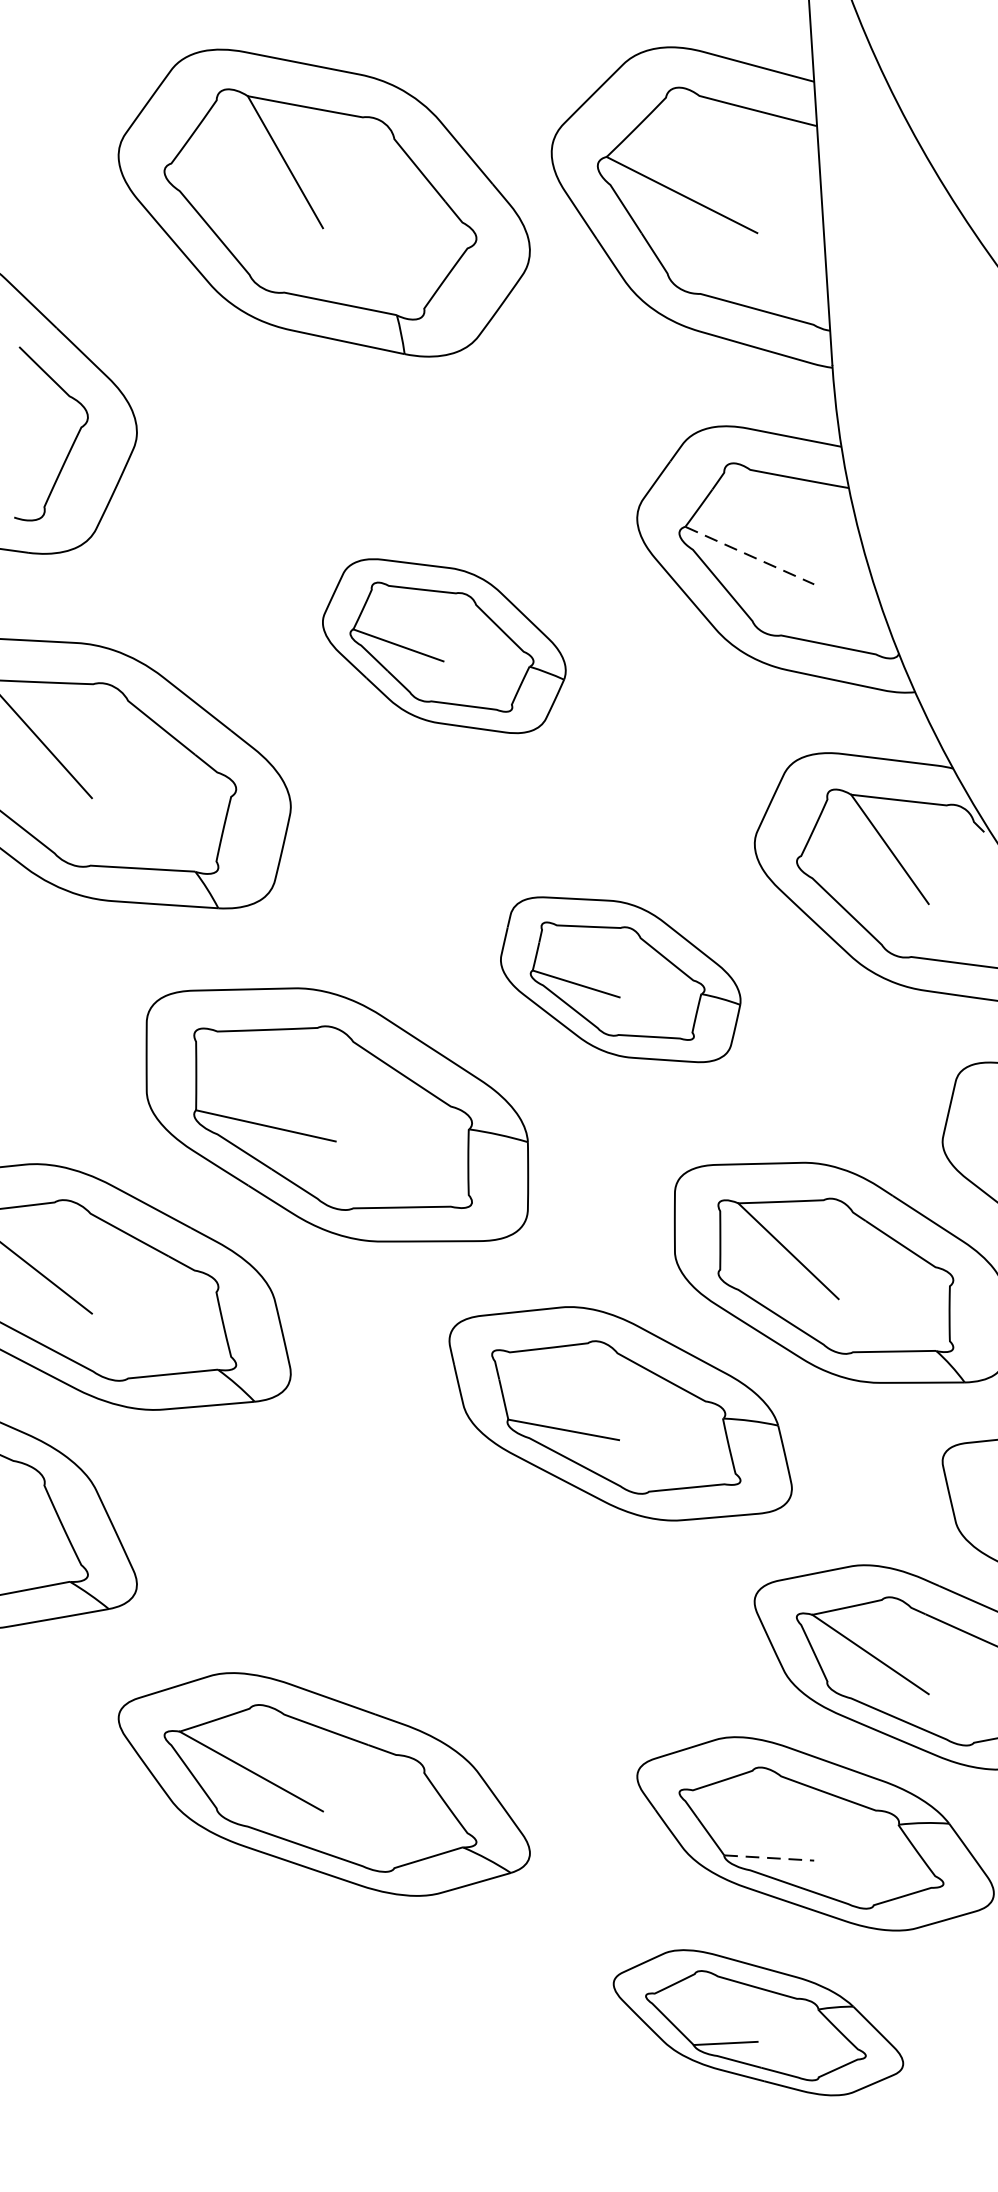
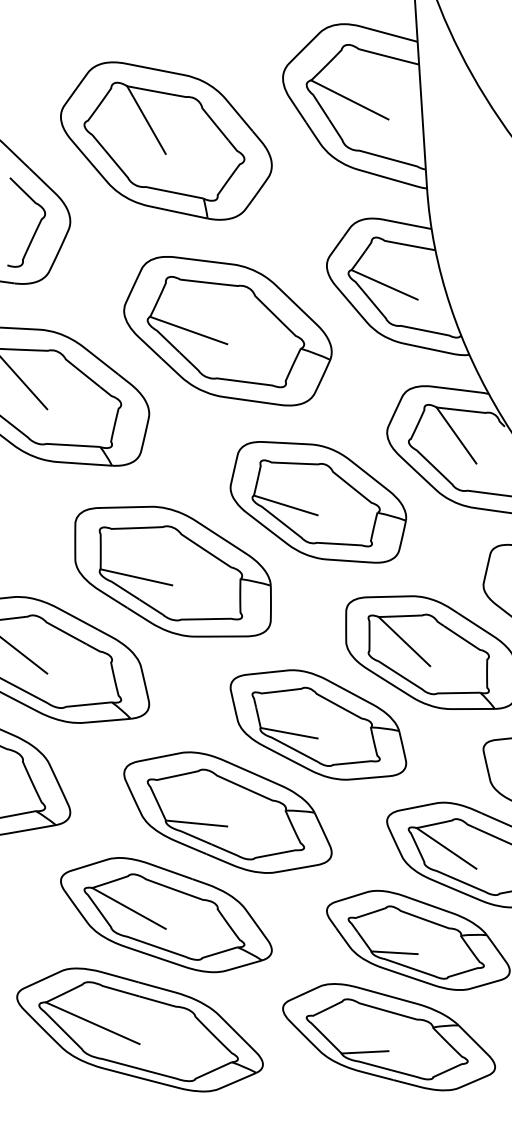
part: (324, 201) -> (166, 140), moved
line: (751, 556) -> (385, 285), dashed -> solid
part: (443, 646) -> (227, 331), size x1.67
part: (620, 979) -> (318, 502), size x1.43
part: (443, 1584) -> (227, 812), added
line: (771, 1857) -> (395, 952), dashed -> solid
part: (271, 2007) -> (139, 1029), added
part: (757, 2023) -> (388, 1037), size x1.43

